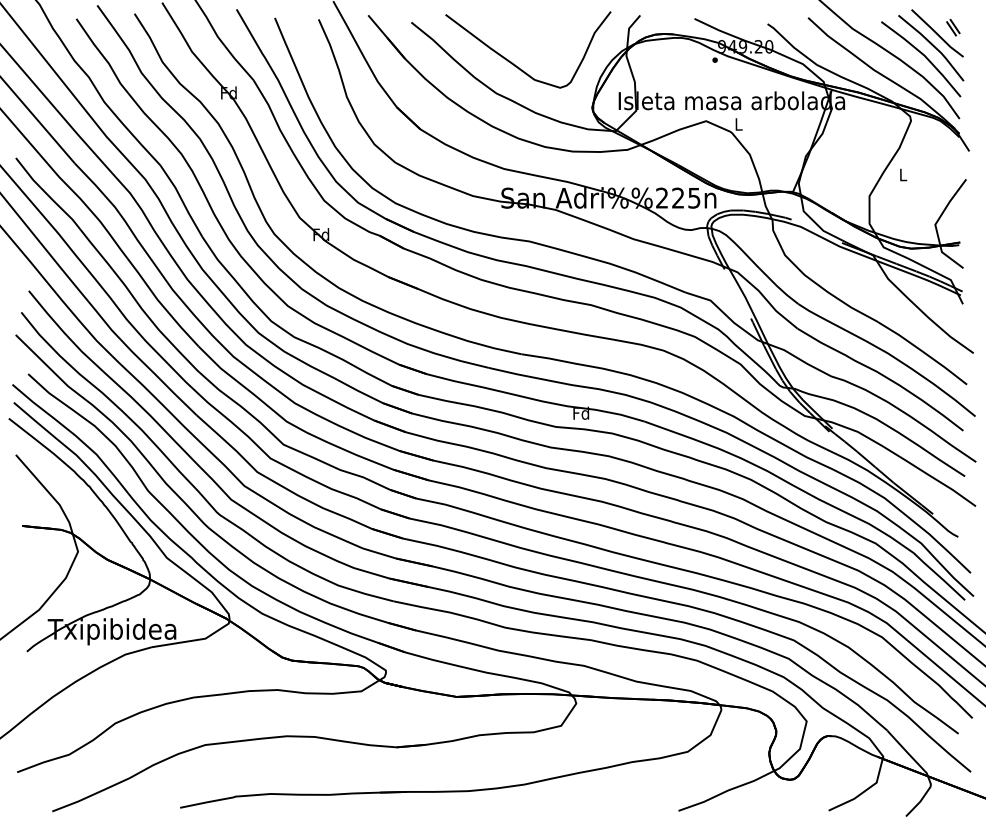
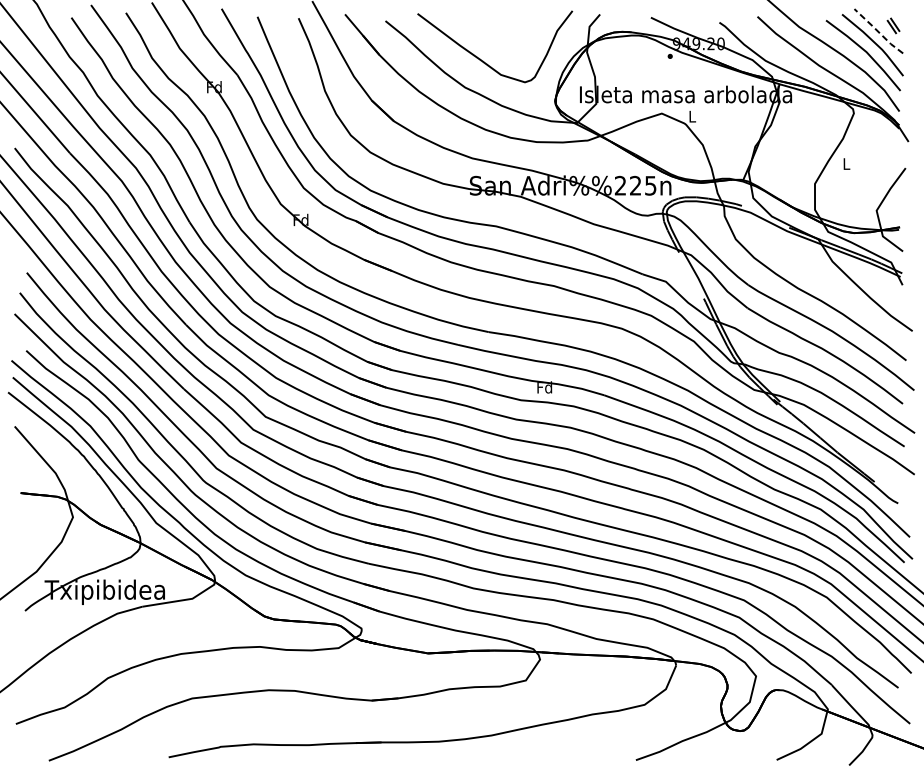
line: (937, 34) -> (878, 32), solid -> dashed

